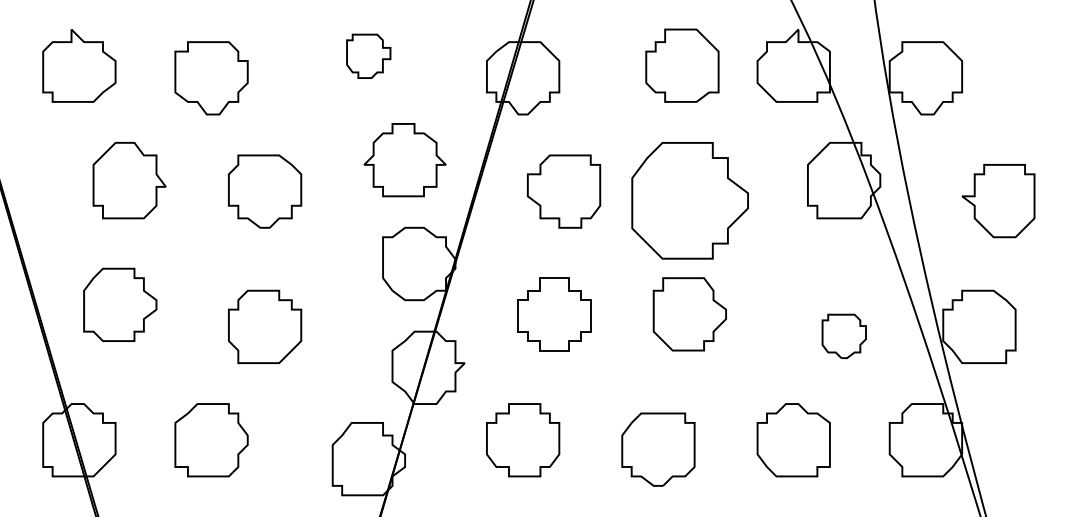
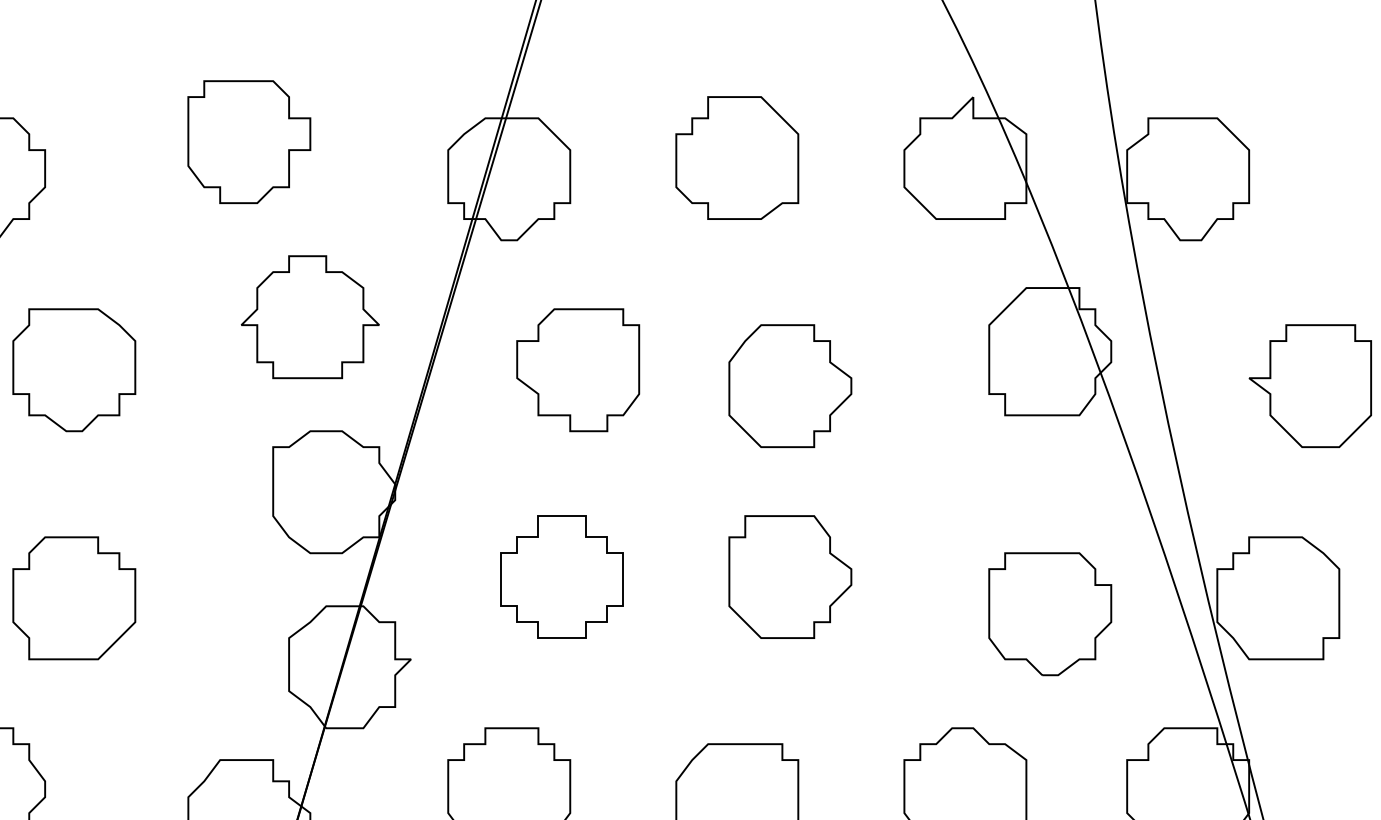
part: (368, 56) -> (248, 142), size x1.67
part: (682, 65) -> (737, 157), moved
part: (689, 201) -> (789, 386), size x0.62
part: (844, 336) -> (1050, 614), size x1.67

